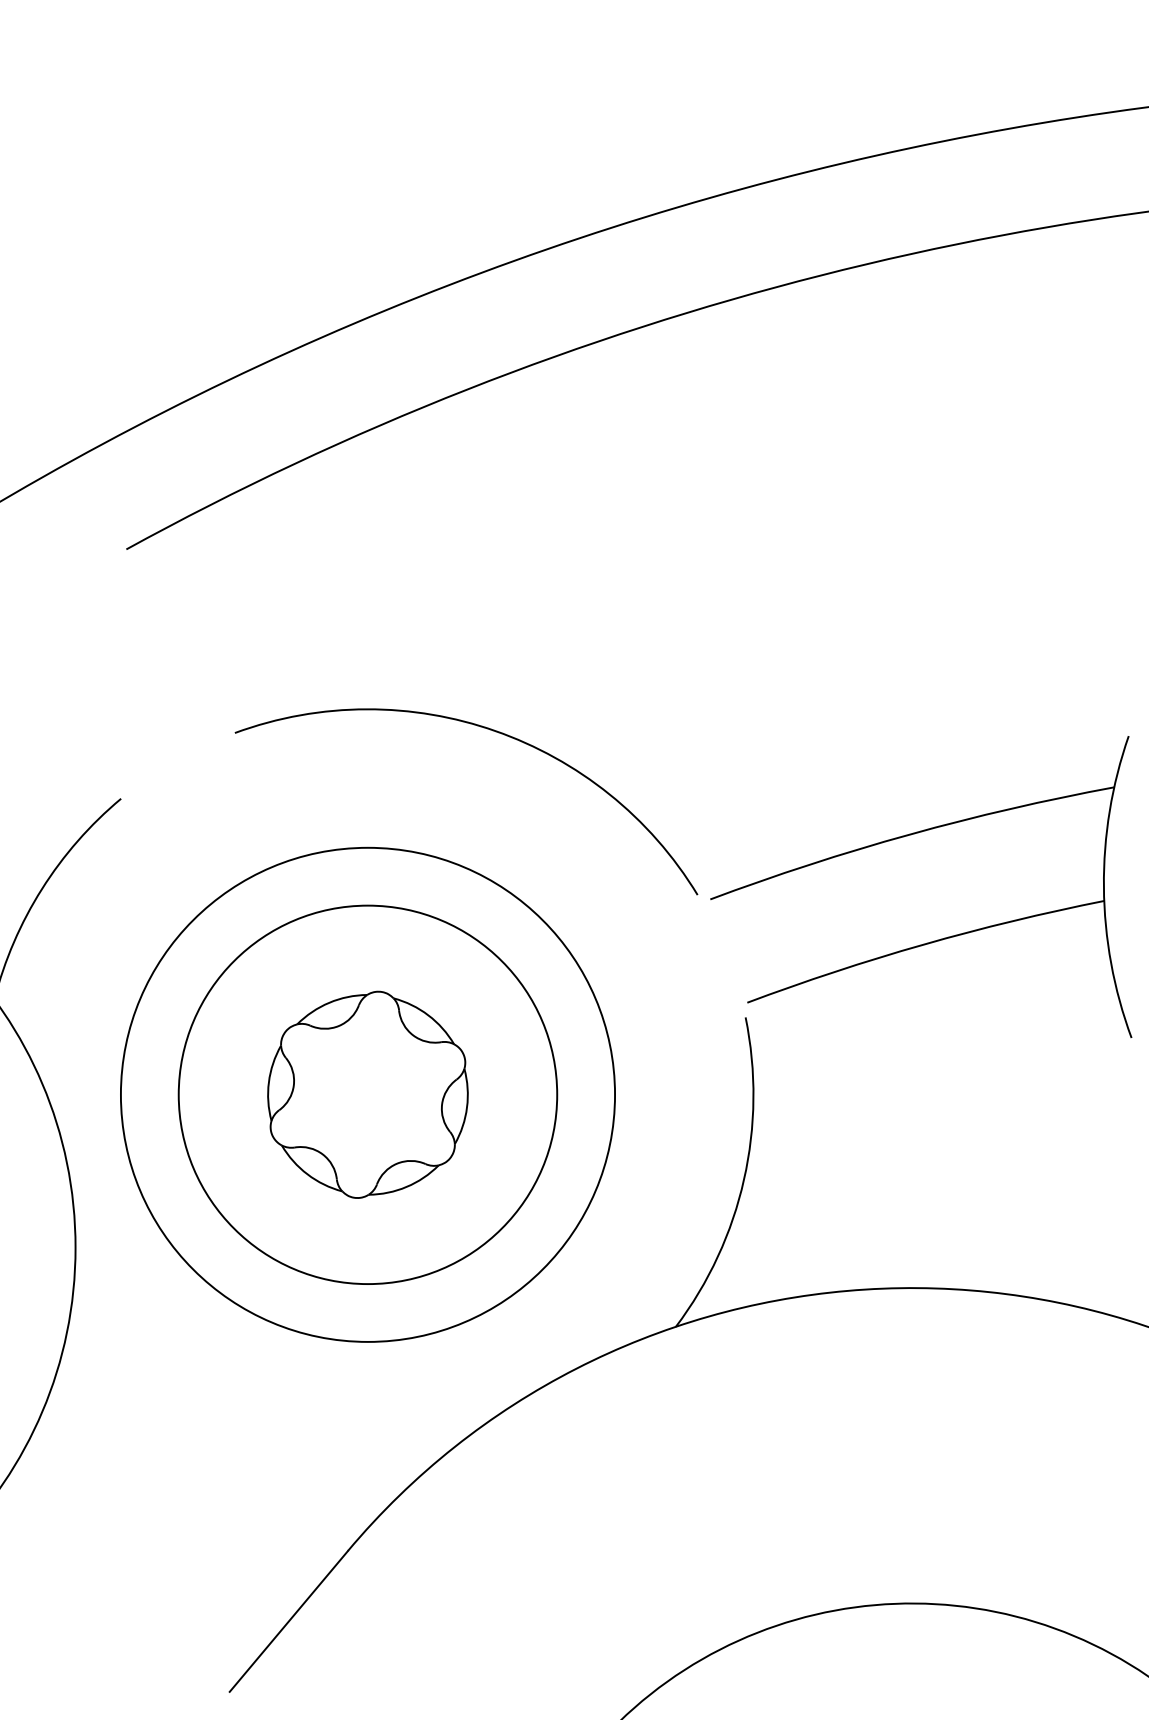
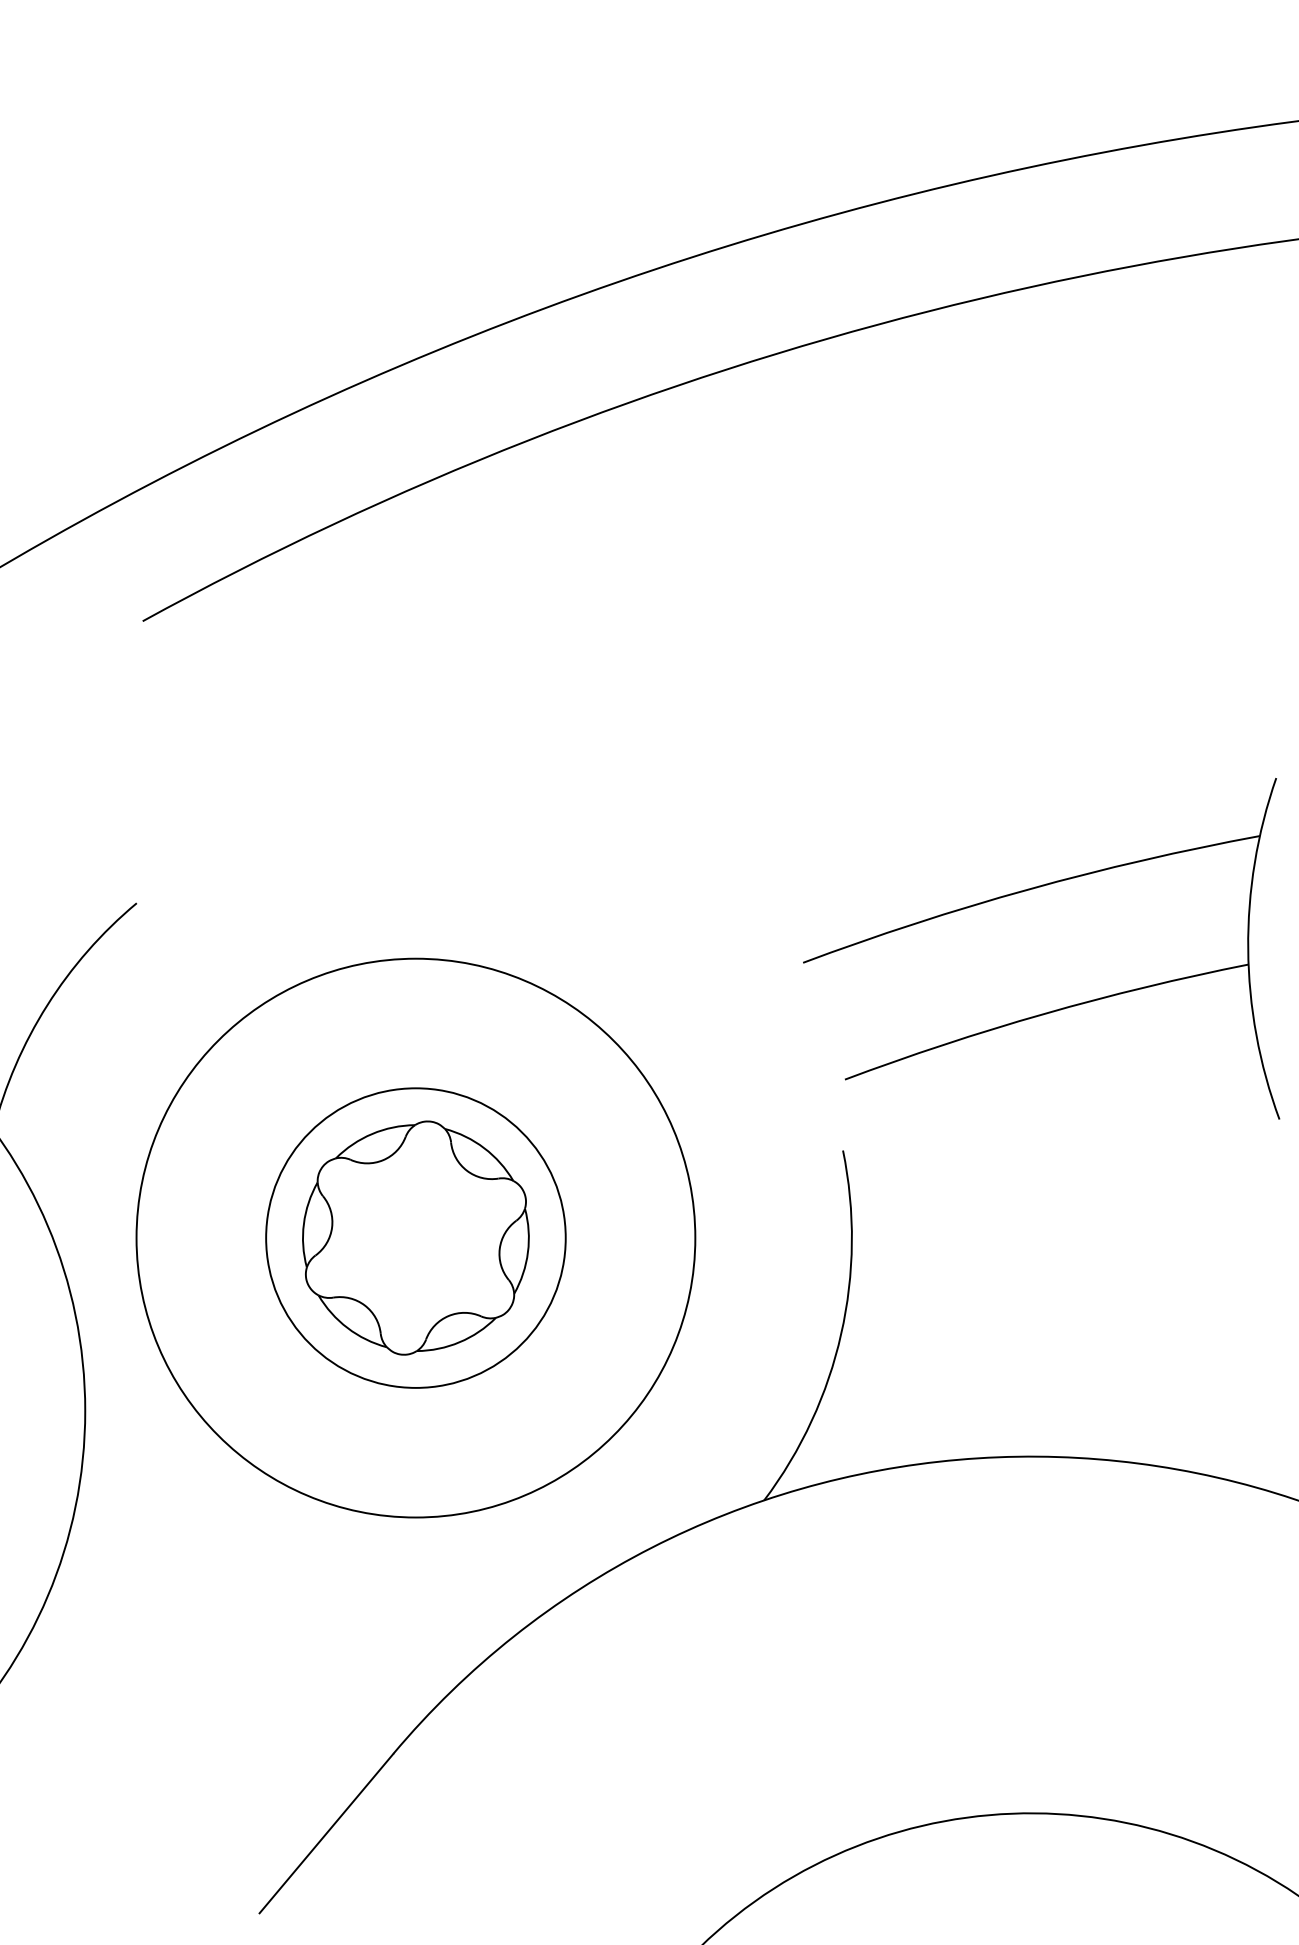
arc: (495, 732) -> (560, 828), removed
part: (904, 837) -> (1022, 892), moved
circle: (367, 1094) -> (415, 1237), size x0.7

